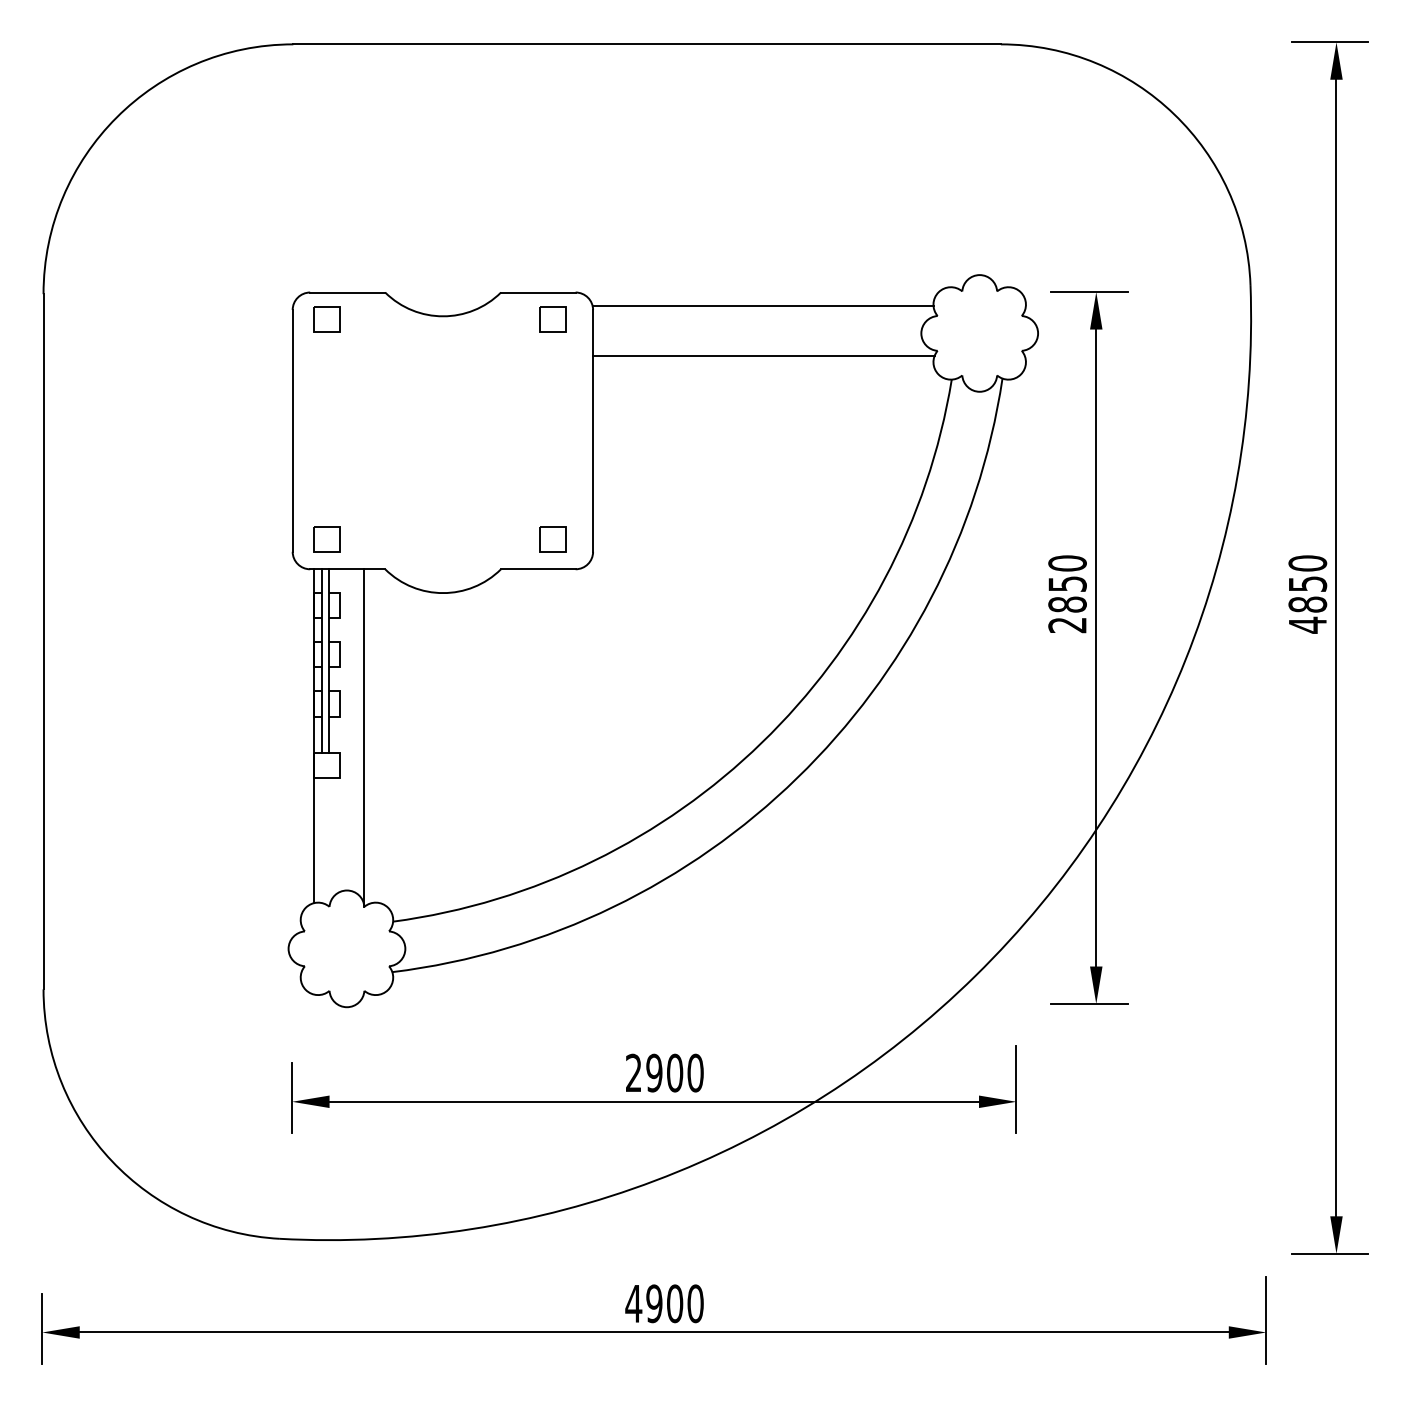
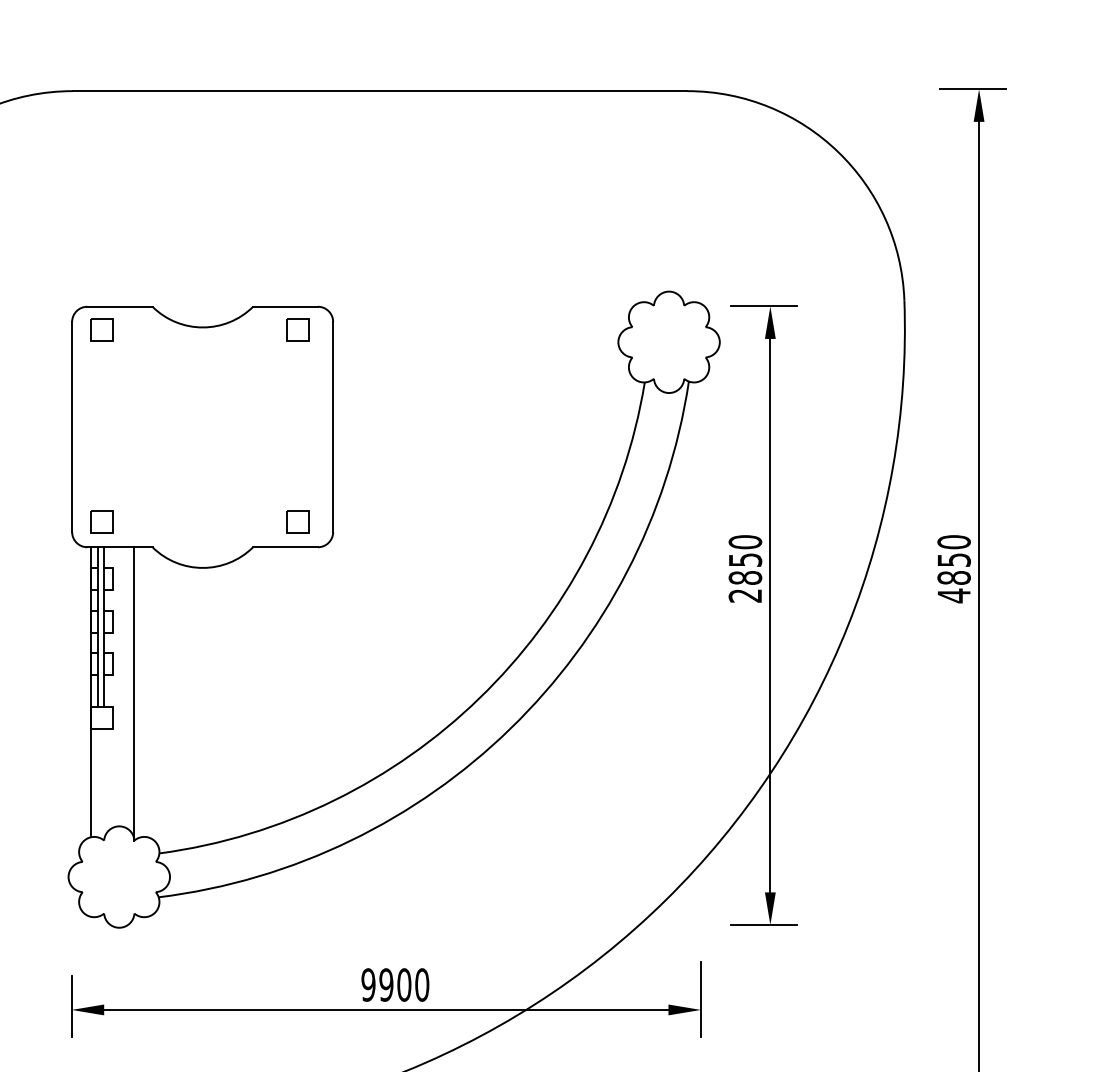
line: (762, 306) -> (480, 318), removed
line: (763, 356) -> (481, 362), removed
text: (633, 1072) -> (368, 984), 2900 -> 9900

